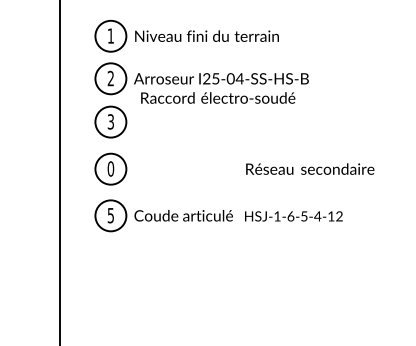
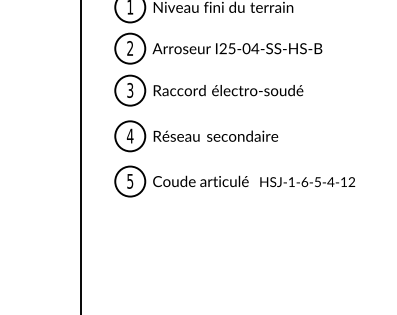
text: (218, 97) -> (228, 90), moved
text: (110, 168) -> (129, 135), 0 -> 4
text: (310, 168) -> (216, 135), moved

